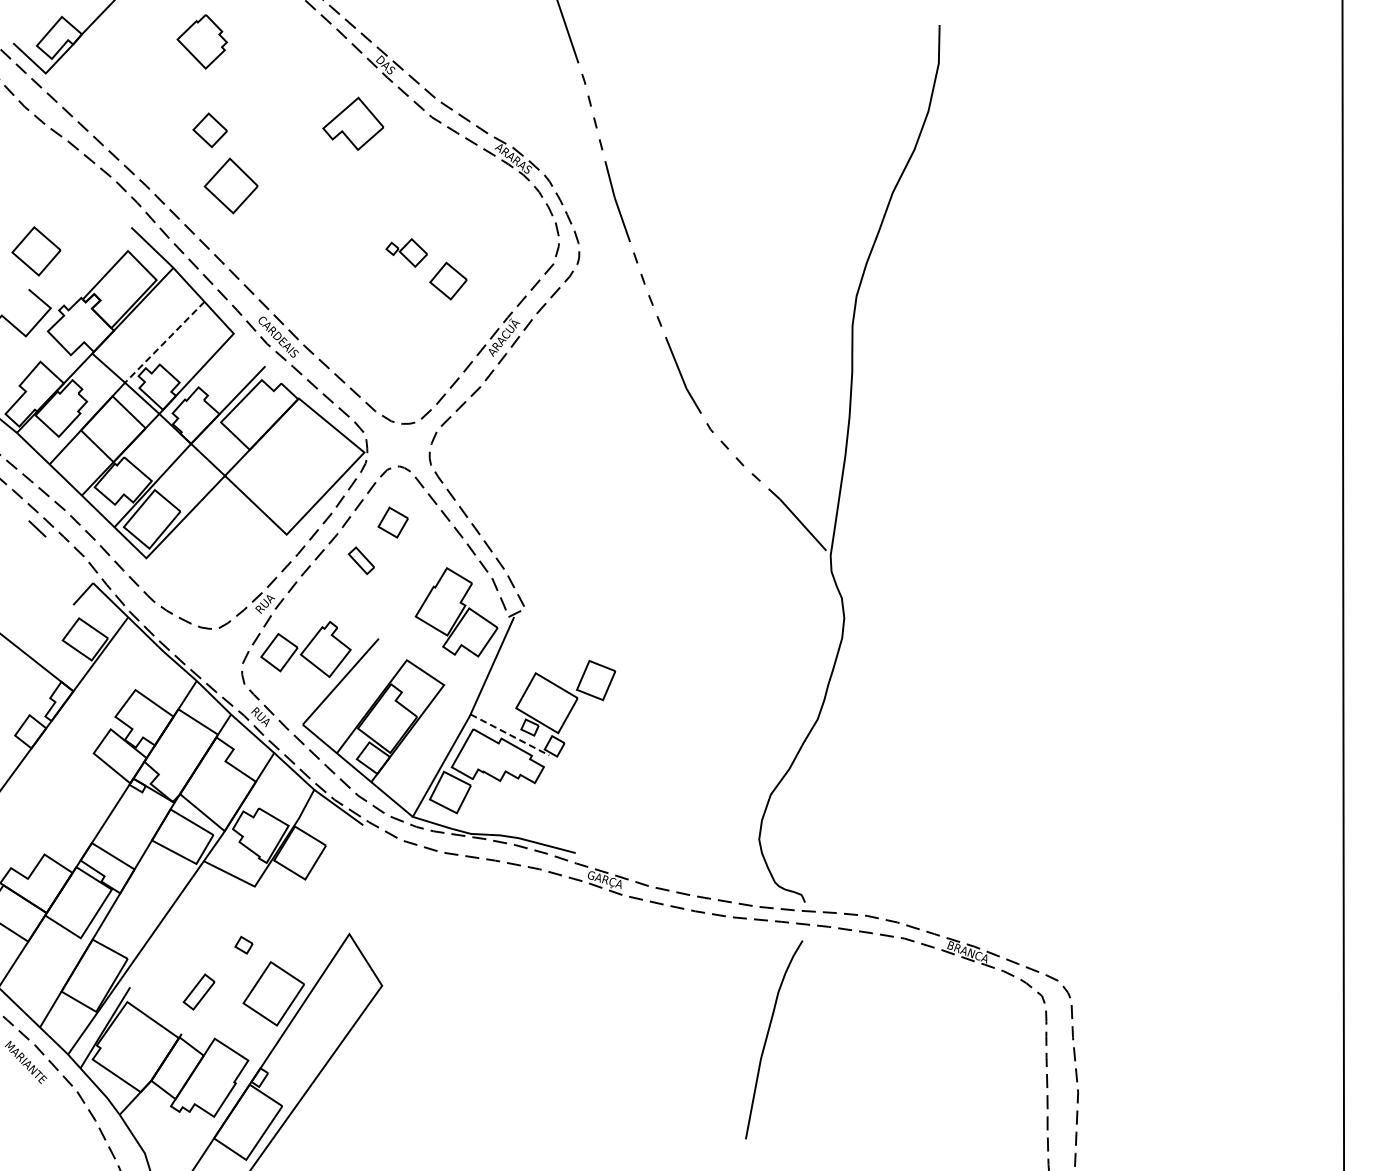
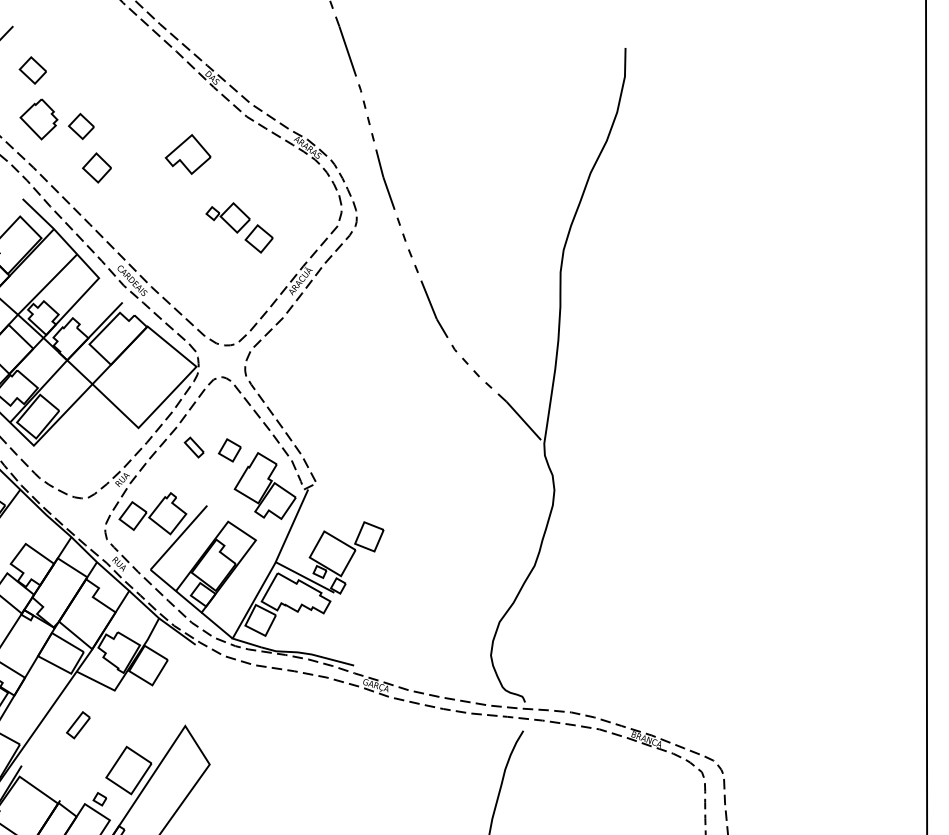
part: (201, 41) -> (38, 119), moved
part: (144, 54) -> (32, 69), added
part: (353, 123) -> (188, 154), moved
part: (230, 185) -> (96, 167), size x0.71
part: (406, 252) -> (227, 217), size x1.43
line: (164, 342) -> (47, 284), dashed -> solid
part: (392, 522) -> (229, 450), moved
line: (510, 735) -> (305, 577), dashed -> solid
part: (243, 945) -> (99, 799), moved
part: (198, 991) -> (77, 724), moved

